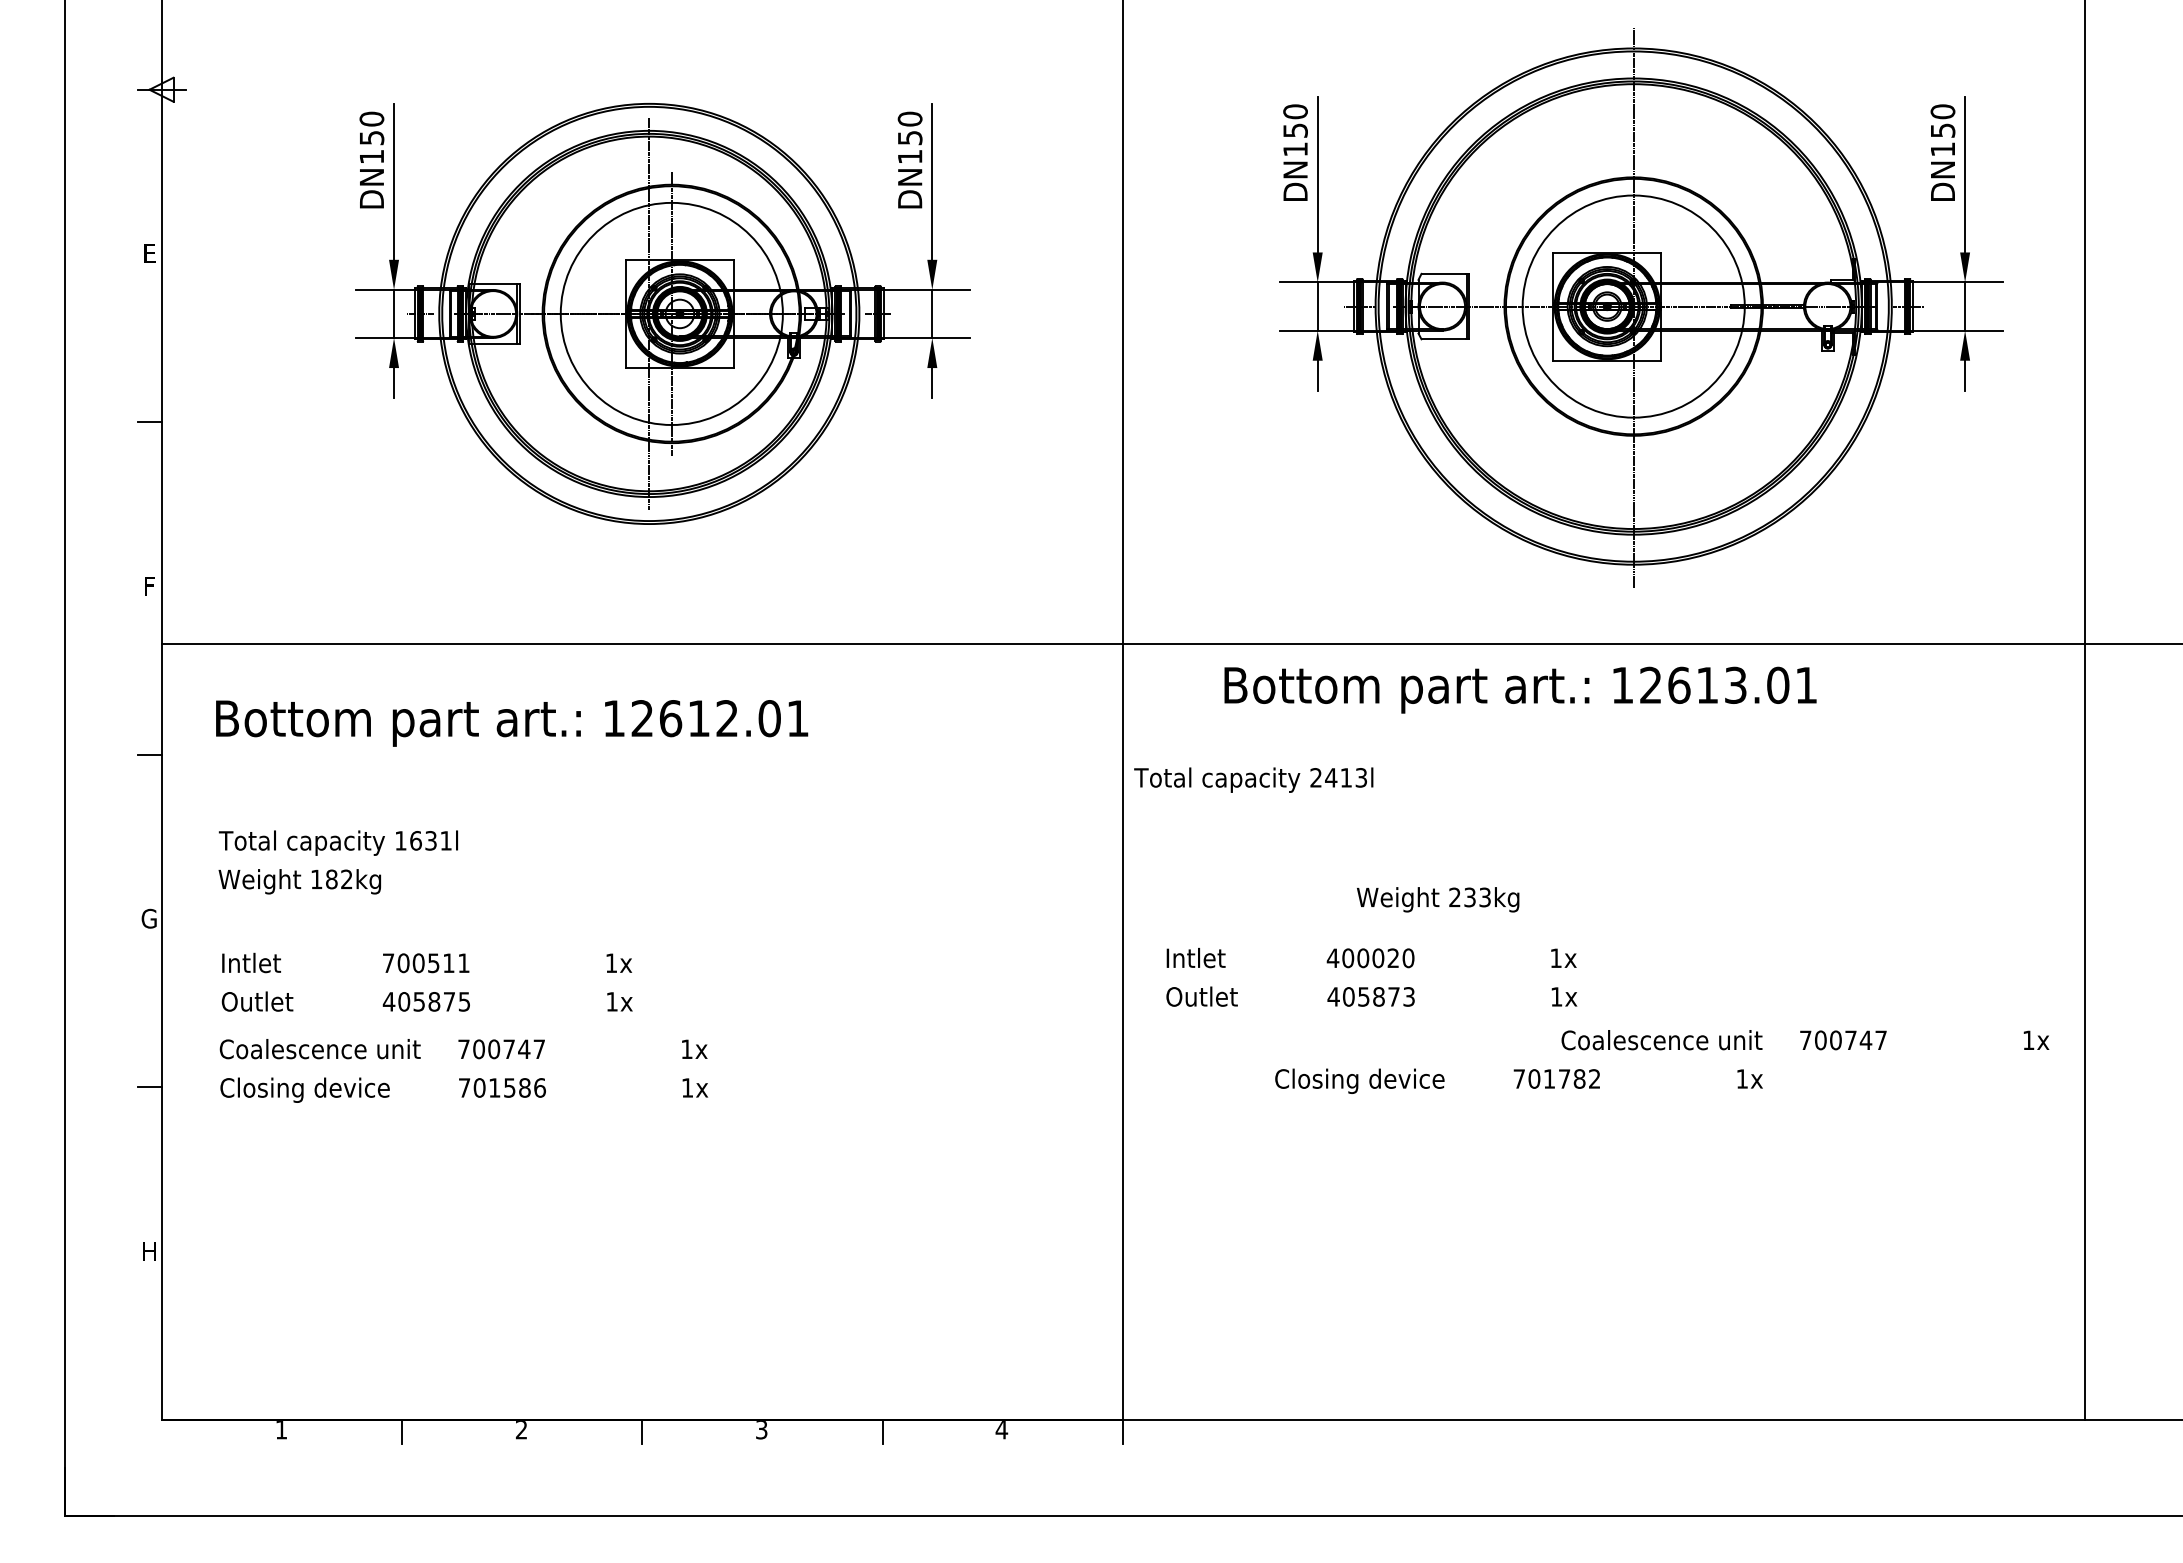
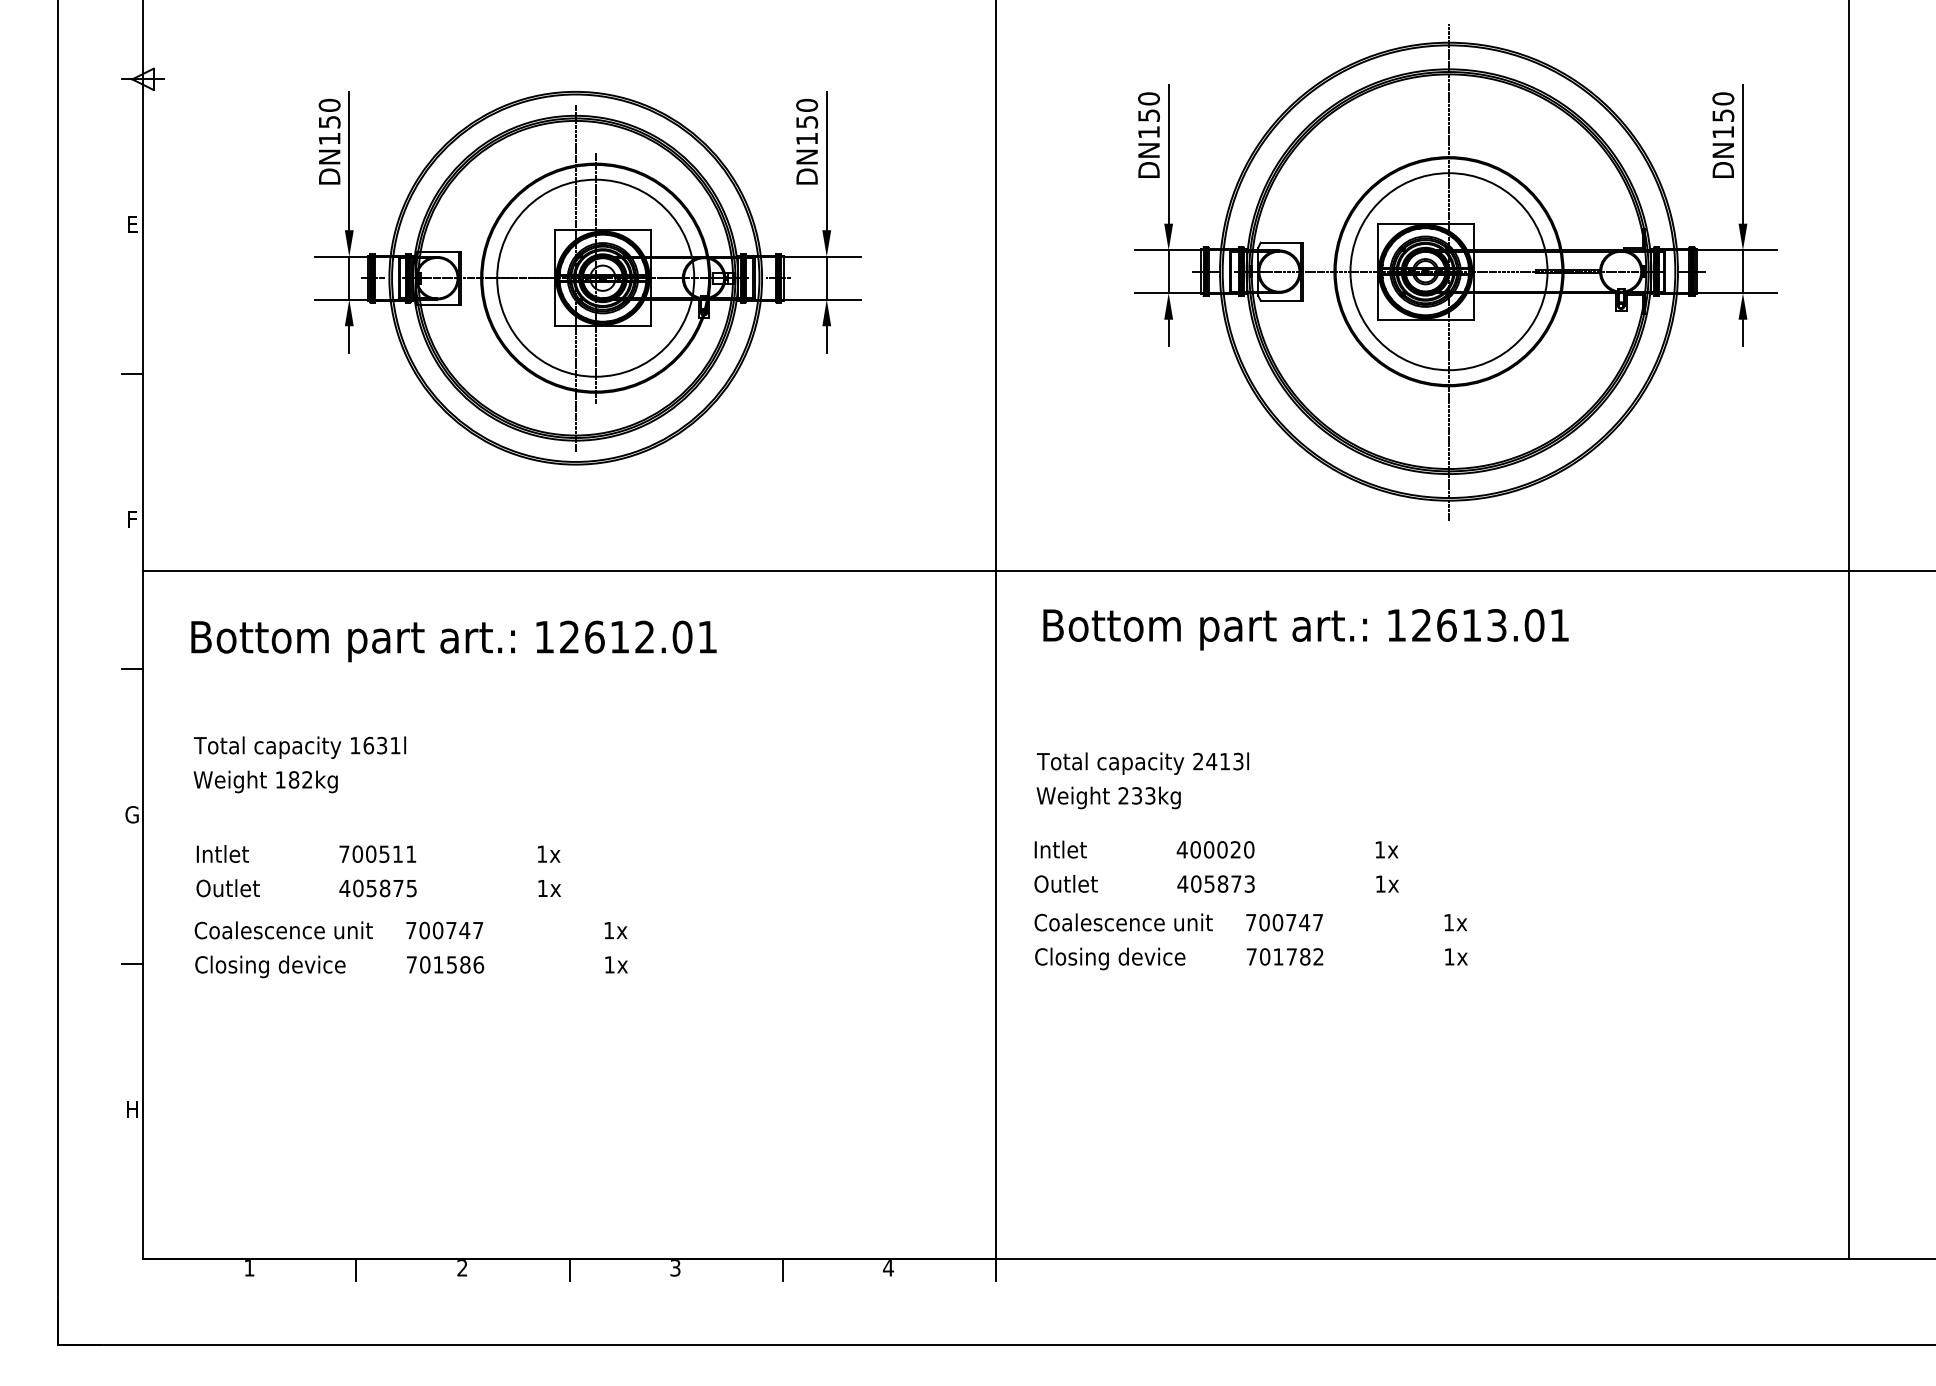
text: (1520, 689) -> (1305, 629), moved
text: (1253, 779) -> (1142, 763), moved
text: (1438, 899) -> (1109, 797), moved
text: (1805, 1040) -> (1250, 922), moved
text: (1518, 1080) -> (1250, 958), moved

